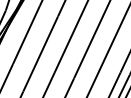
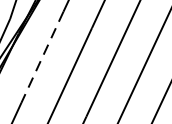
line: (26, 35) -> (42, 58), solid -> dashed

